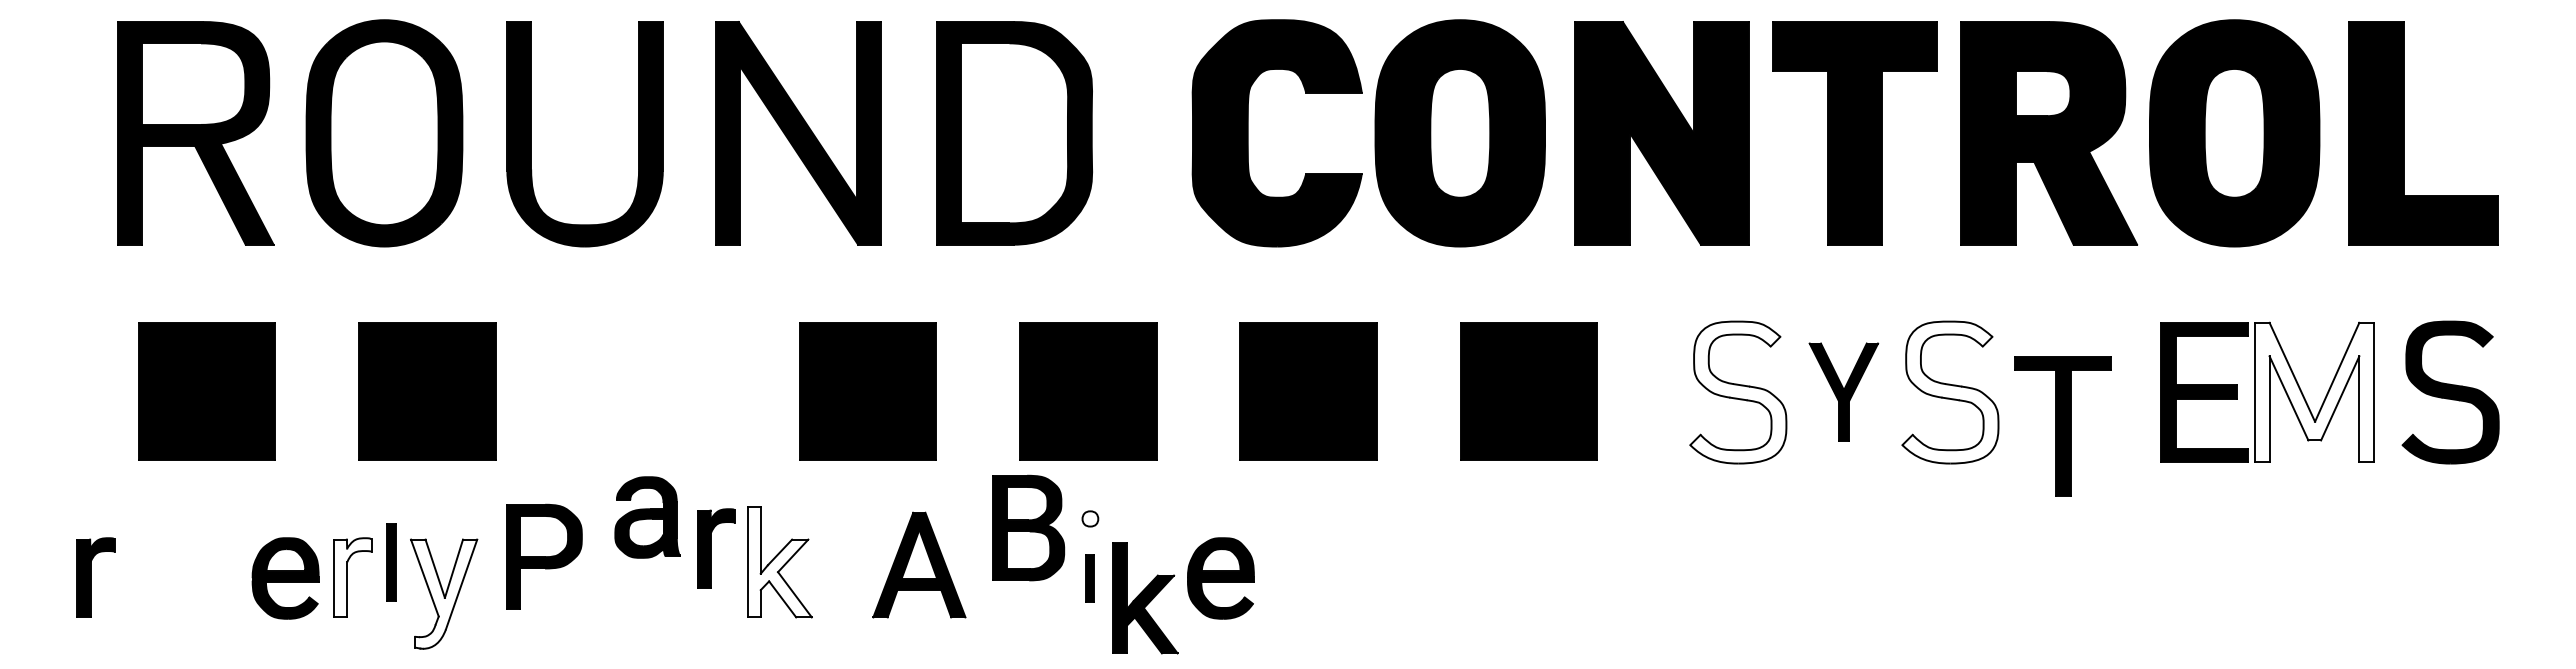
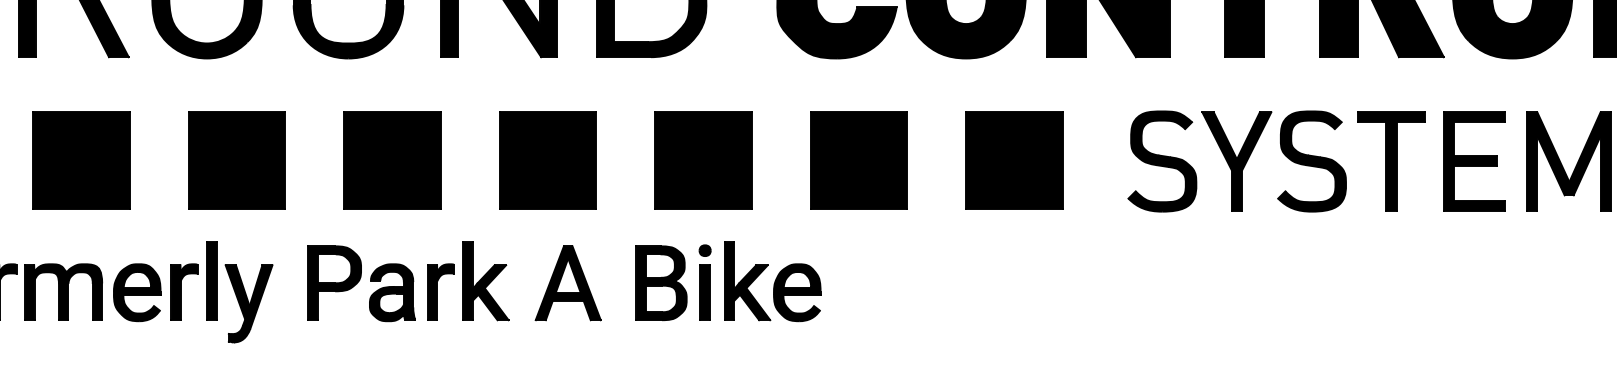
part: (647, 391) -> (392, 160), added
part: (1843, 391) -> (1236, 160), size x1.43
fill: (1738, 392) -> (1162, 161), added
fill: (1950, 392) -> (1312, 161), added
part: (2204, 392) -> (1474, 161), moved
fill: (2314, 392) -> (1568, 161), added
part: (2062, 426) -> (1391, 161), moved
part: (647, 517) -> (392, 292), moved
fill: (1090, 518) -> (705, 250), added
part: (1028, 527) -> (661, 282), moved
part: (716, 548) -> (441, 292), moved
part: (544, 556) -> (334, 282), moved
part: (391, 561) -> (211, 280), size x1.43
fill: (779, 562) -> (485, 281), added
part: (919, 564) -> (568, 282), moved
part: (181, 577) -> (63, 292), added
fill: (352, 577) -> (184, 292), added
part: (1090, 578) -> (705, 292), size x1.67
fill: (444, 593) -> (249, 303), added
part: (1145, 598) -> (747, 281), moved

